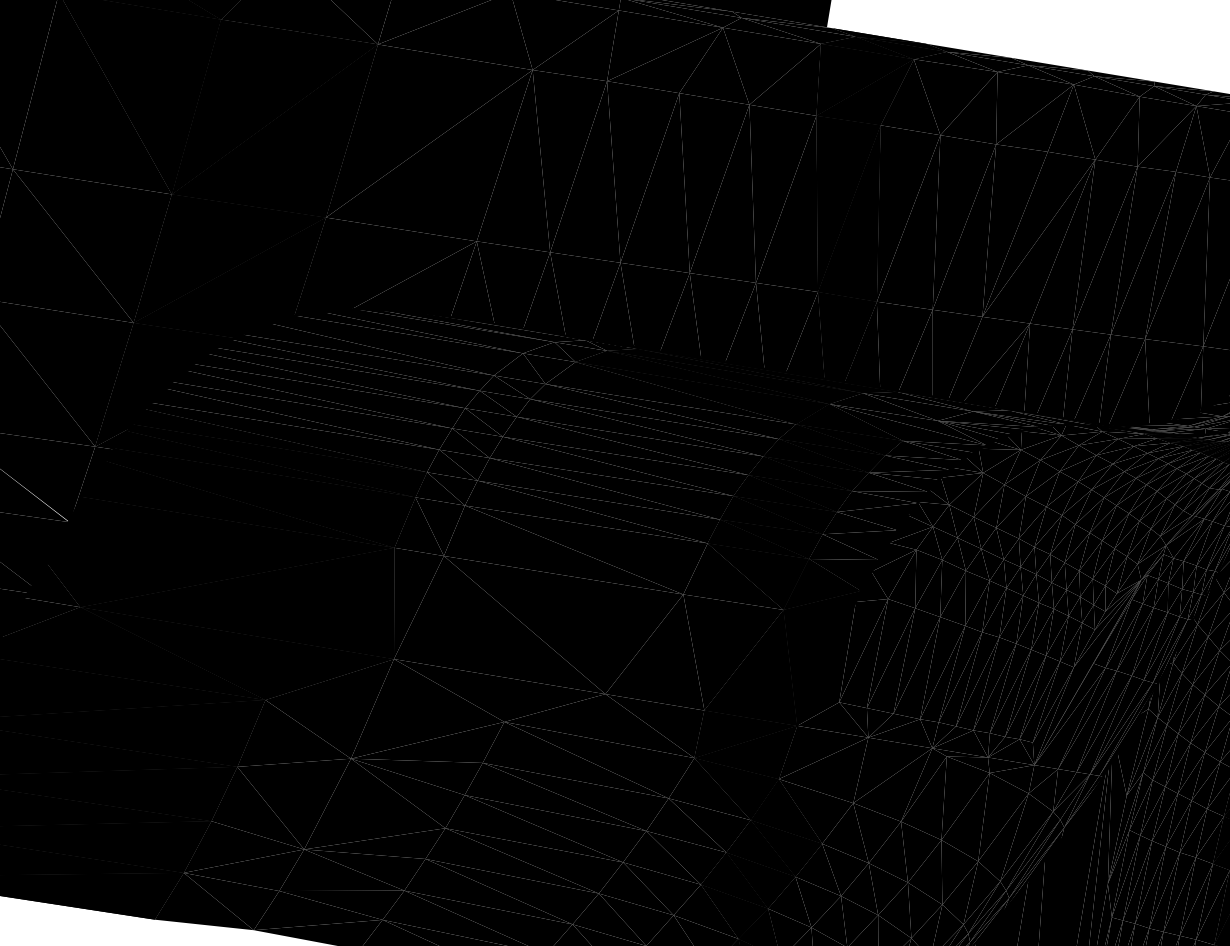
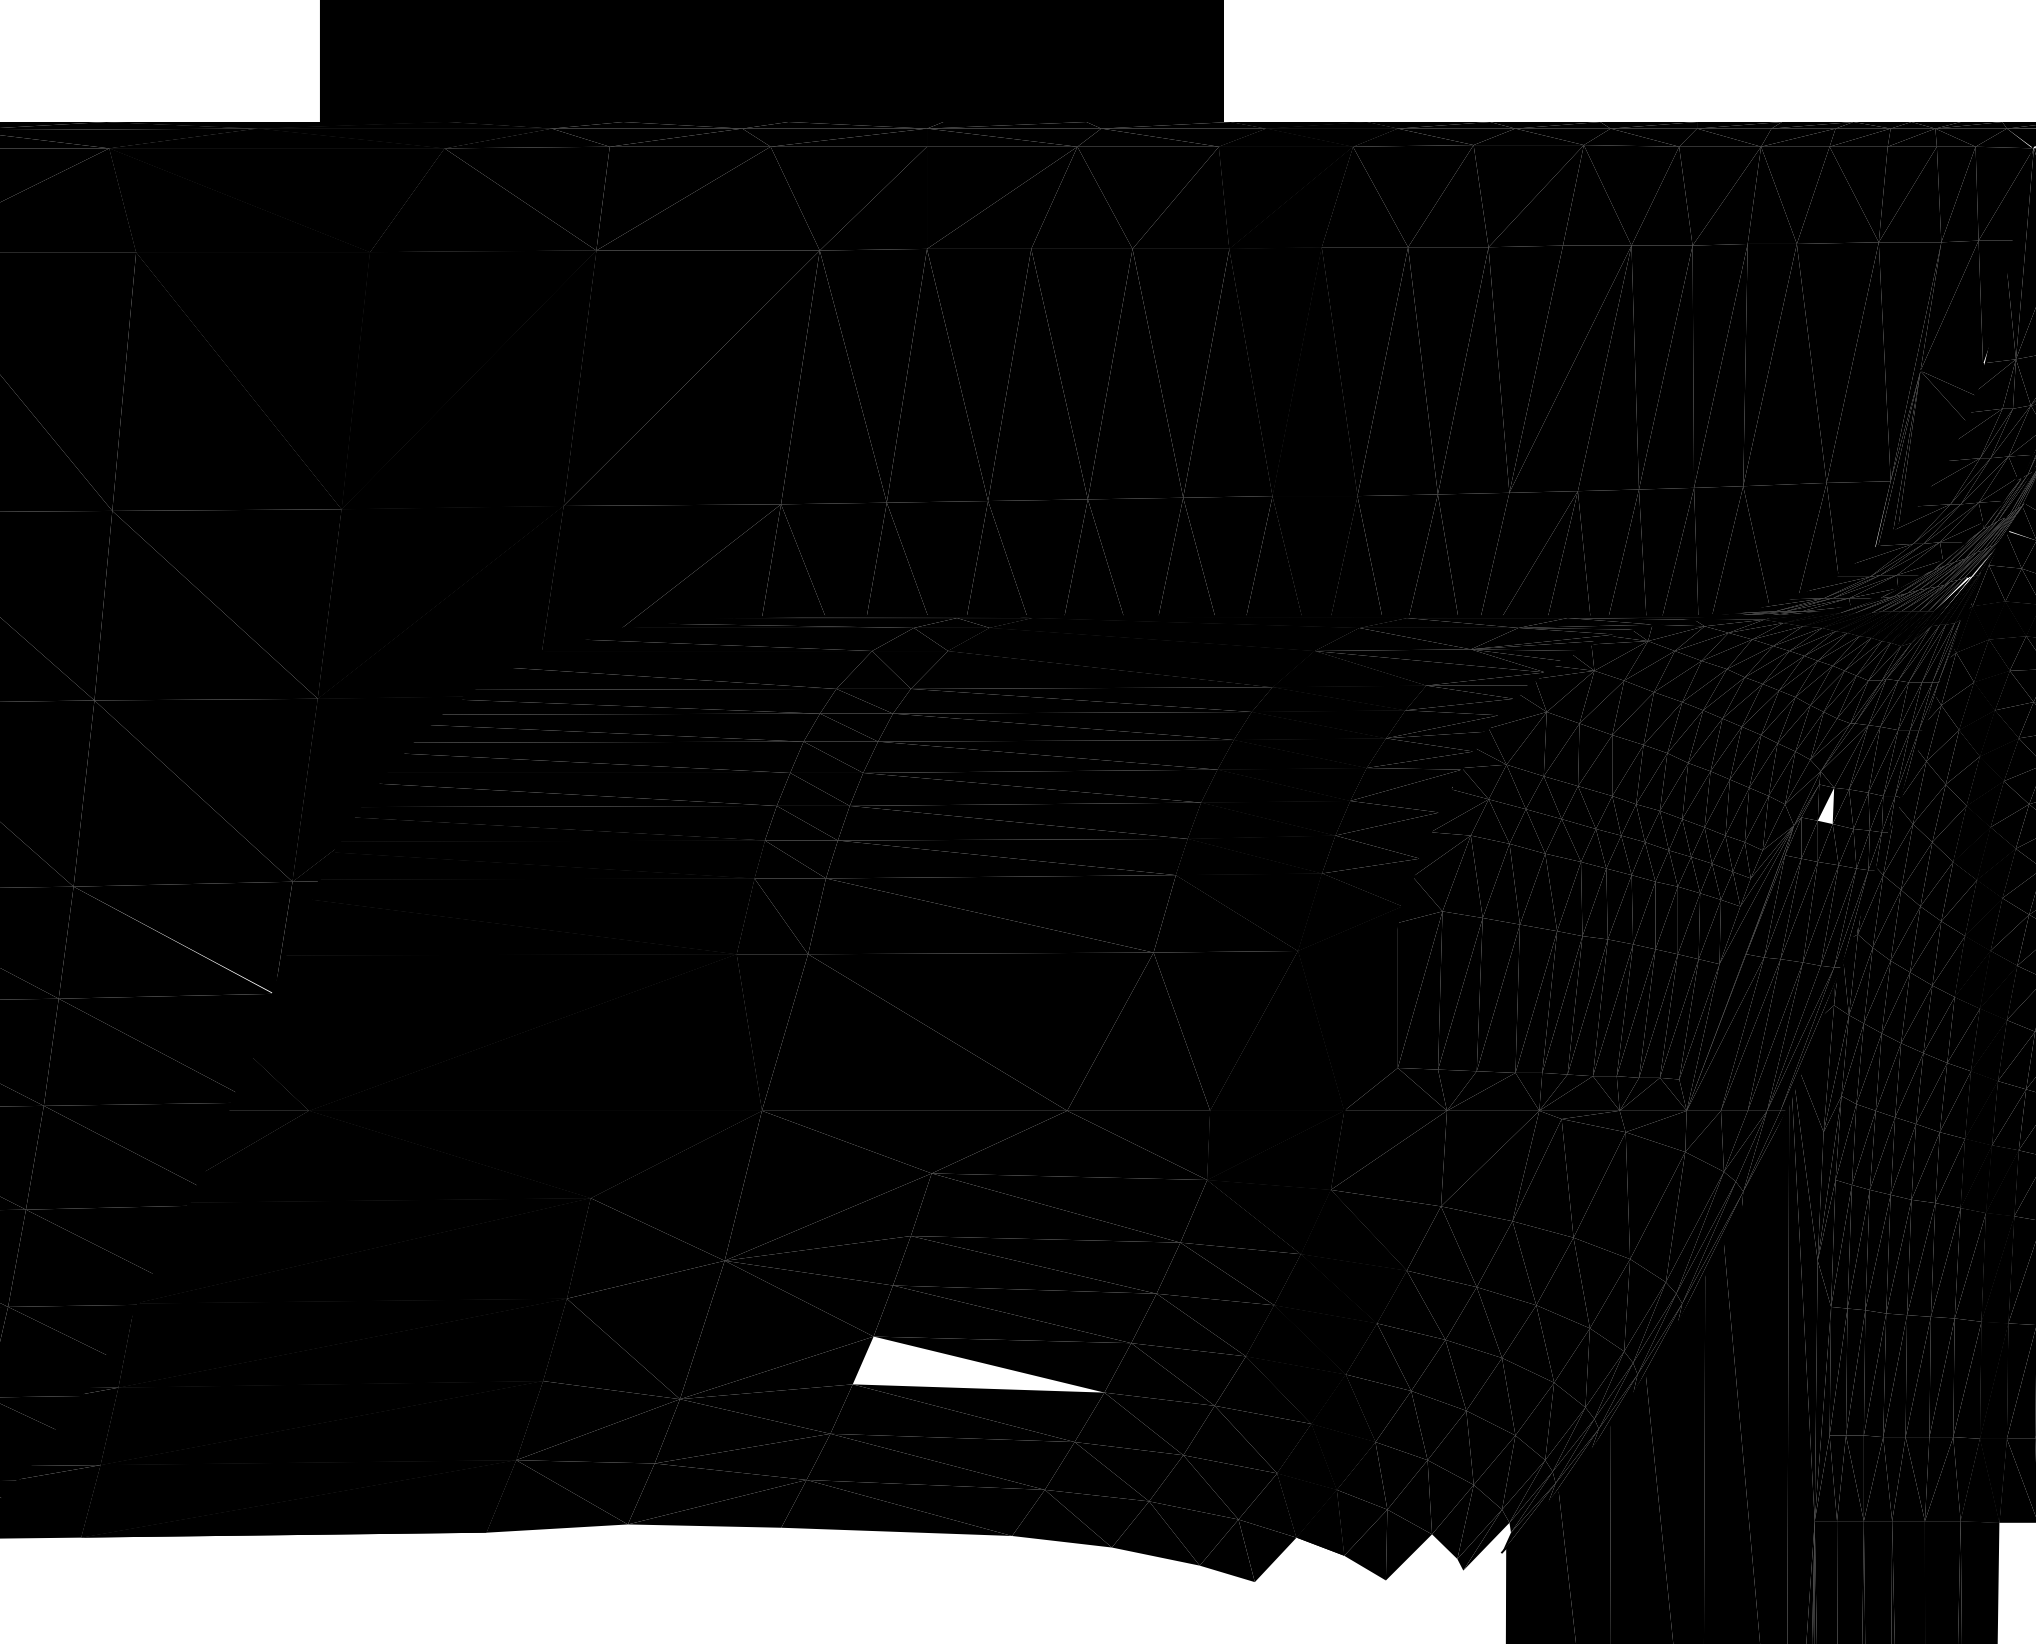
fill: (1165, 569) -> (1825, 805), removed
fill: (514, 859) -> (978, 1364), removed

